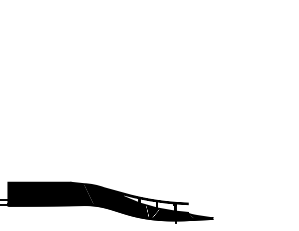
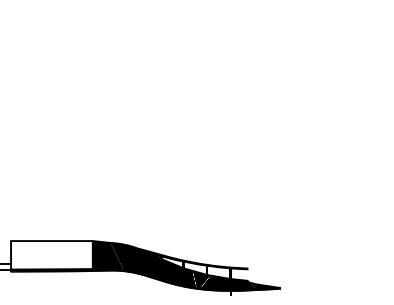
fill: (39, 193) -> (51, 255), removed

